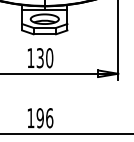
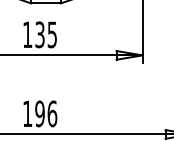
text: (49, 58) -> (52, 35), 130 -> 135

